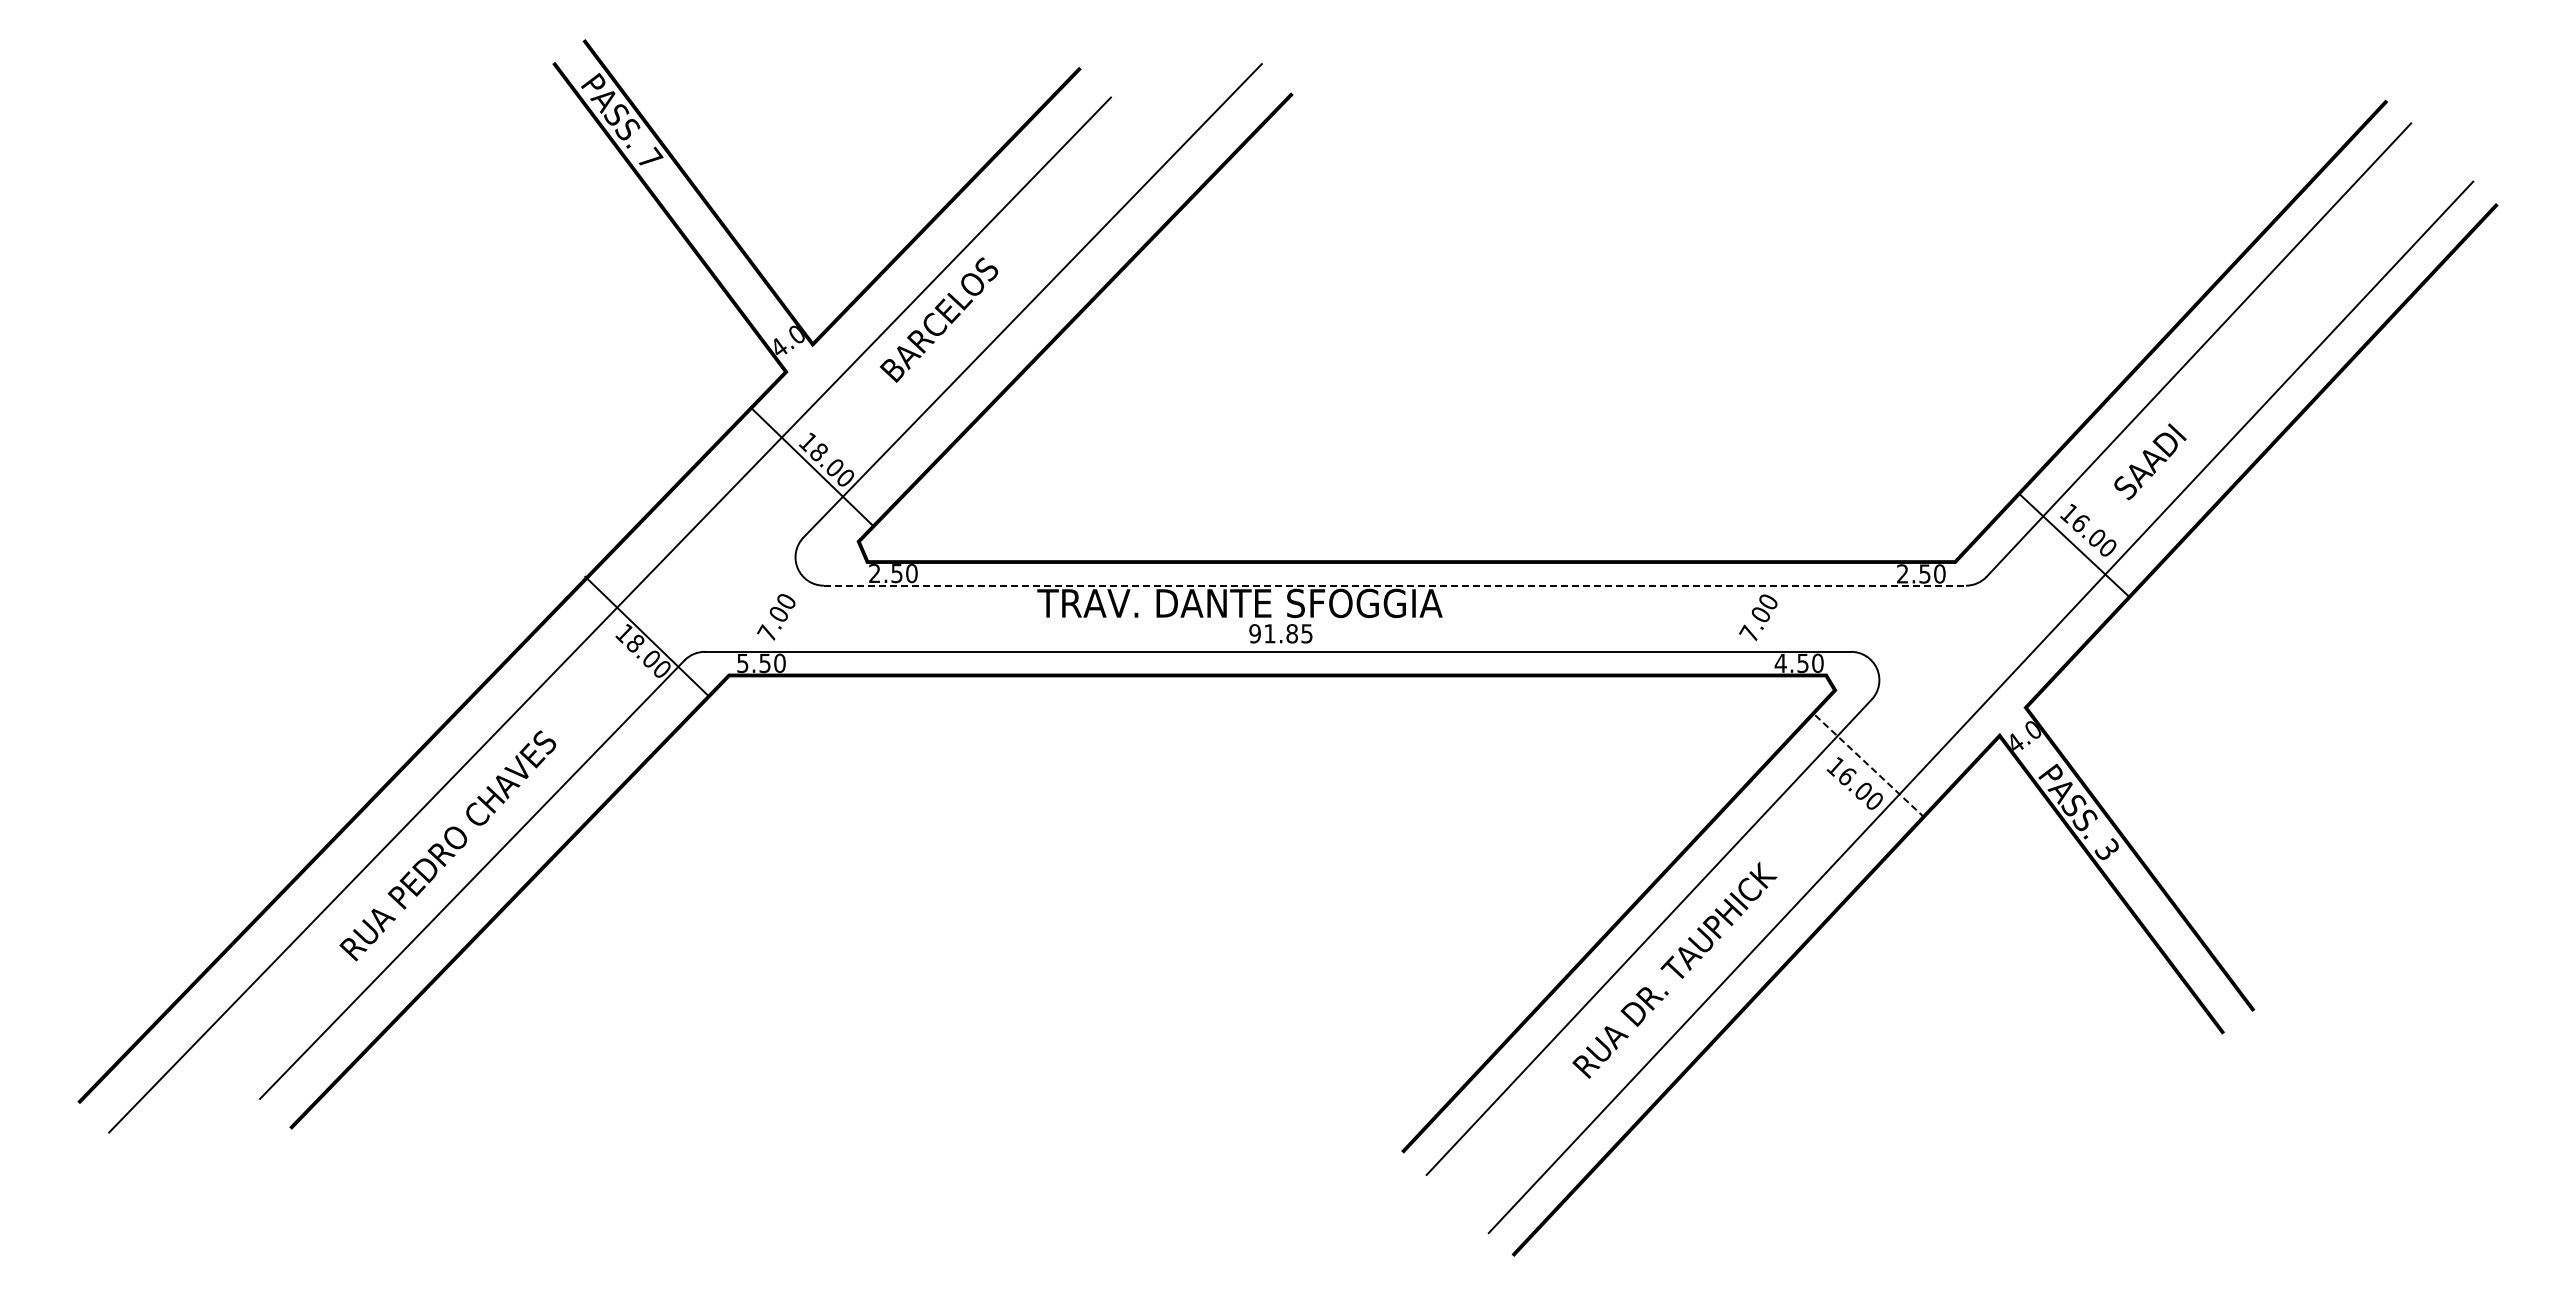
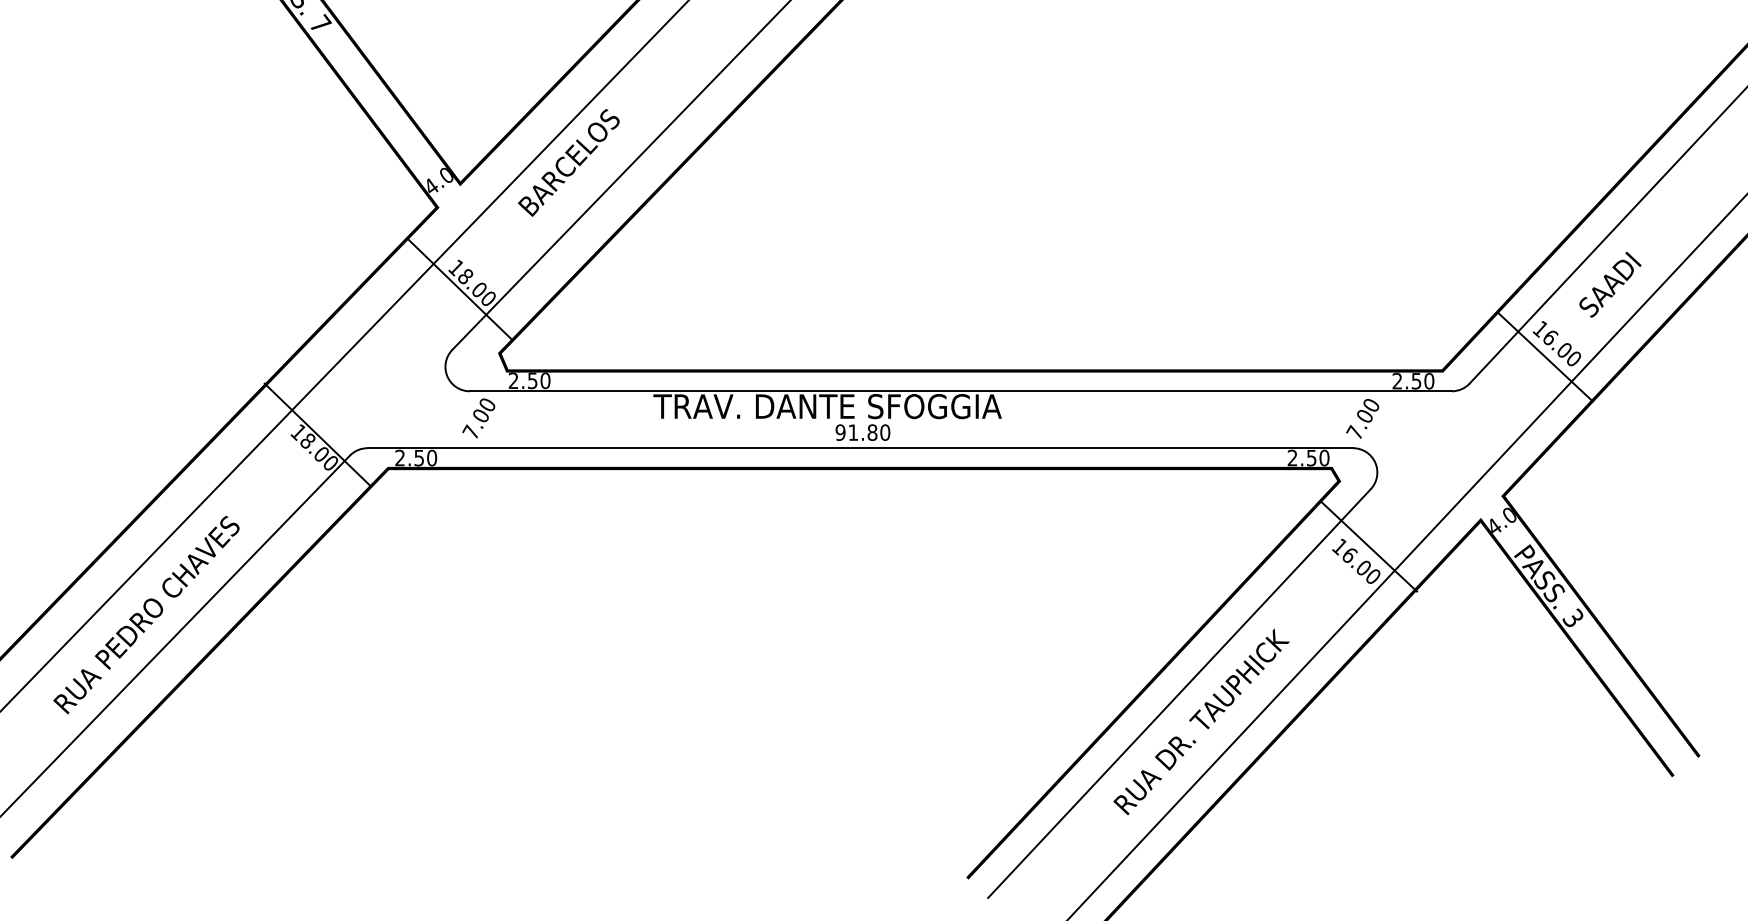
line: (1395, 585) -> (961, 391), dashed -> solid
text: (776, 617) -> (478, 418), moved
text: (1758, 617) -> (1362, 418), moved
text: (1306, 633) -> (884, 432), 91.85 -> 91.80
text: (1780, 662) -> (1292, 457), 4.50 -> 2.50
text: (742, 663) -> (399, 458), 5.50 -> 2.50
line: (1870, 766) -> (1369, 546), dashed -> solid

